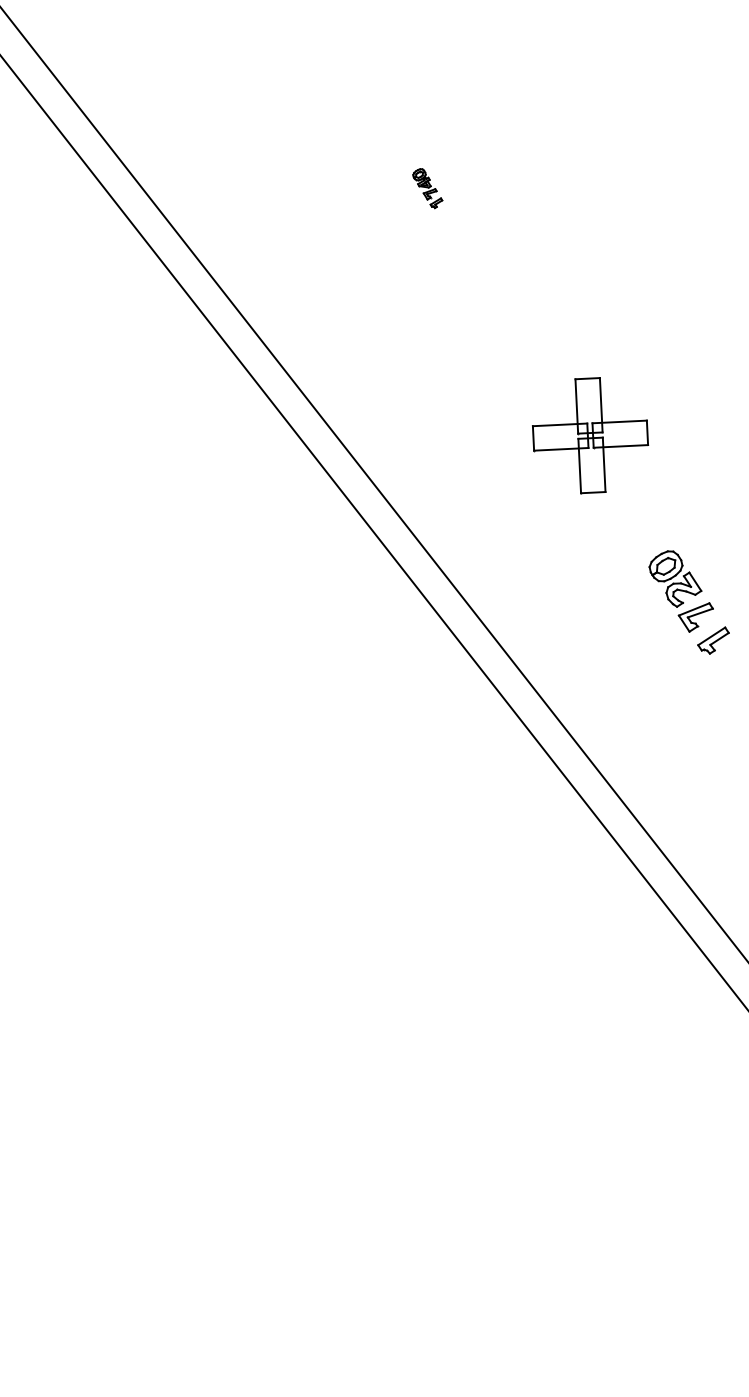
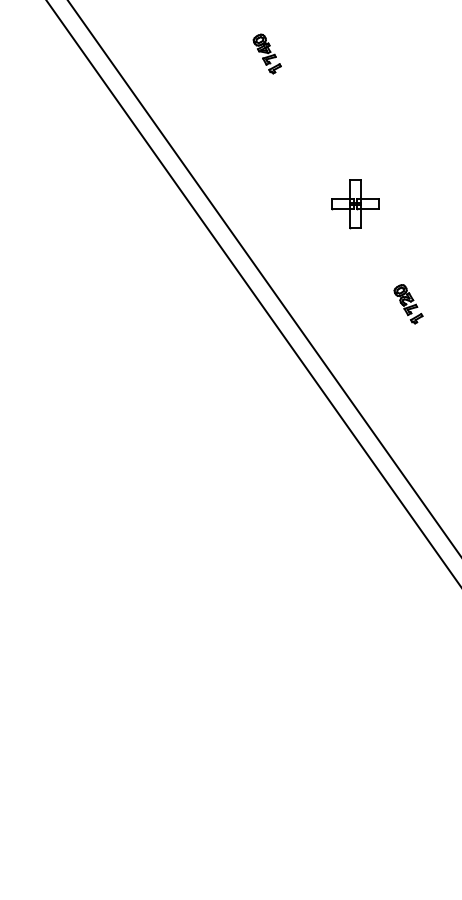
part: (426, 187) -> (266, 53), size x1.67
part: (590, 437) -> (355, 204), size x0.71
part: (689, 603) -> (408, 304), size x0.62

